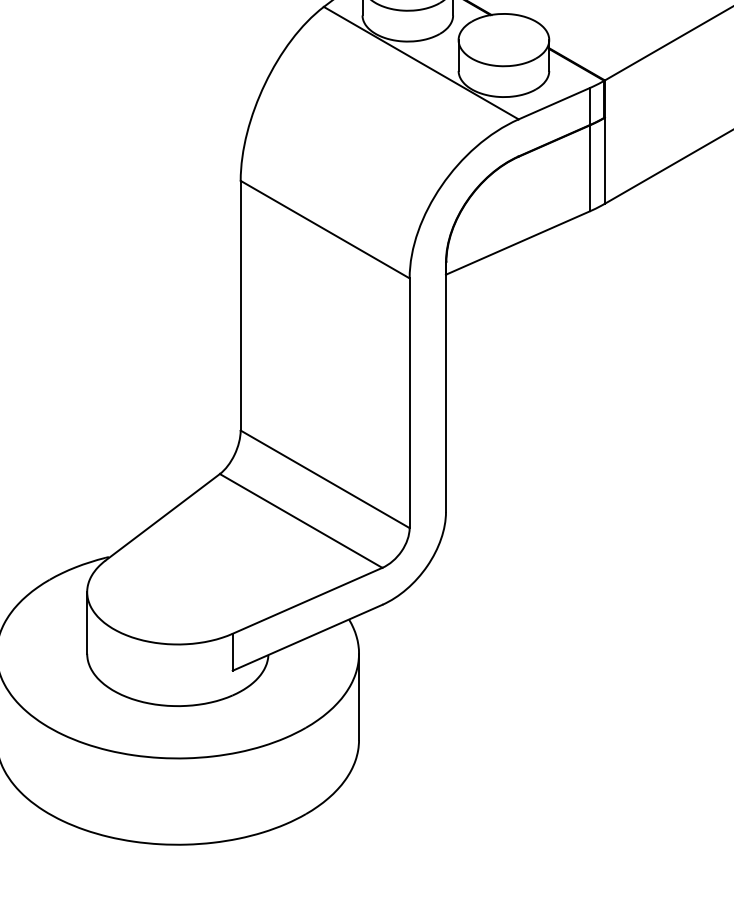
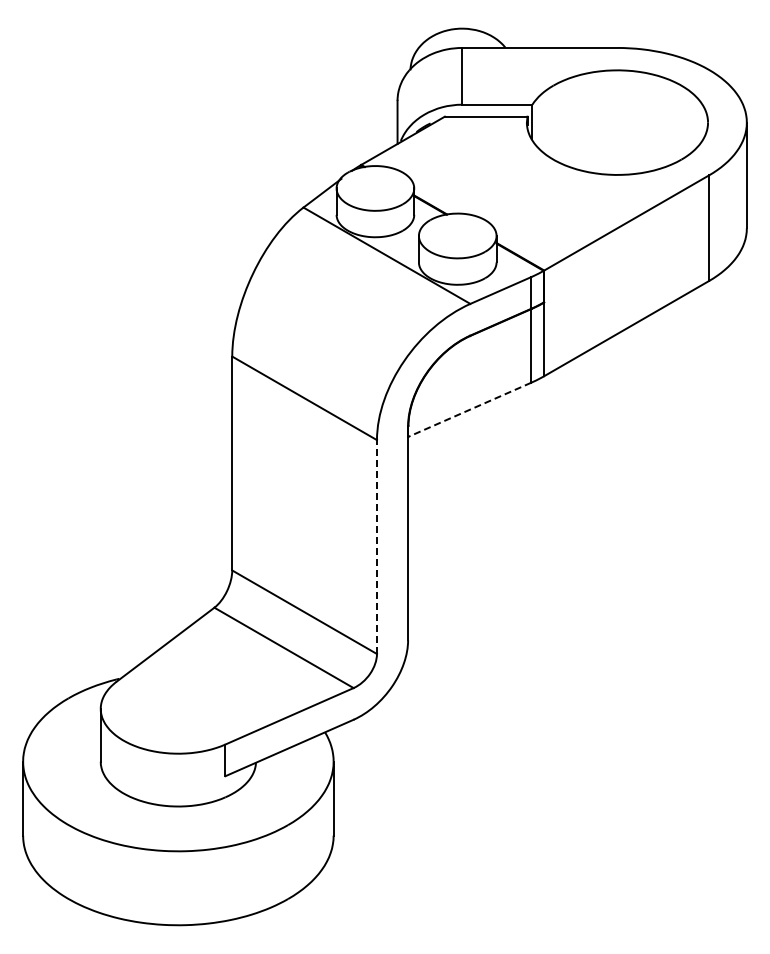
line: (517, 242) -> (469, 409), solid -> dashed
line: (409, 403) -> (376, 547), solid -> dashed

